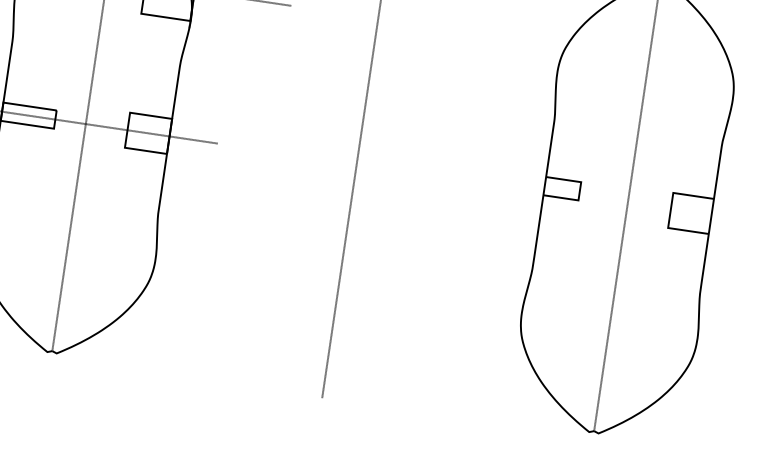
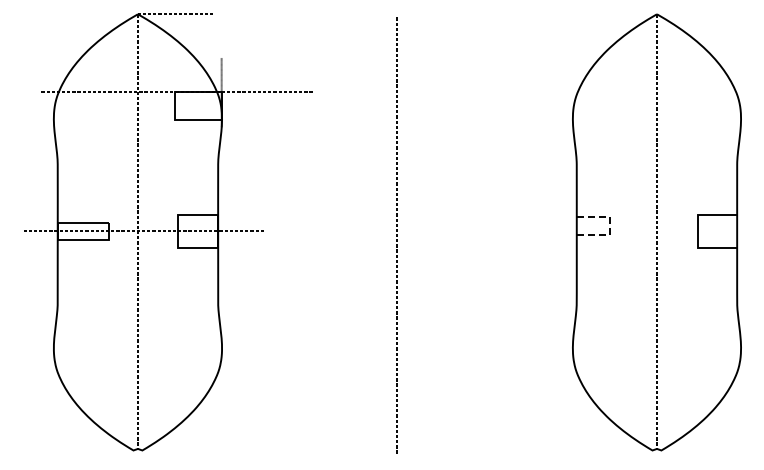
line: (579, 191) -> (610, 226), solid -> dashed

